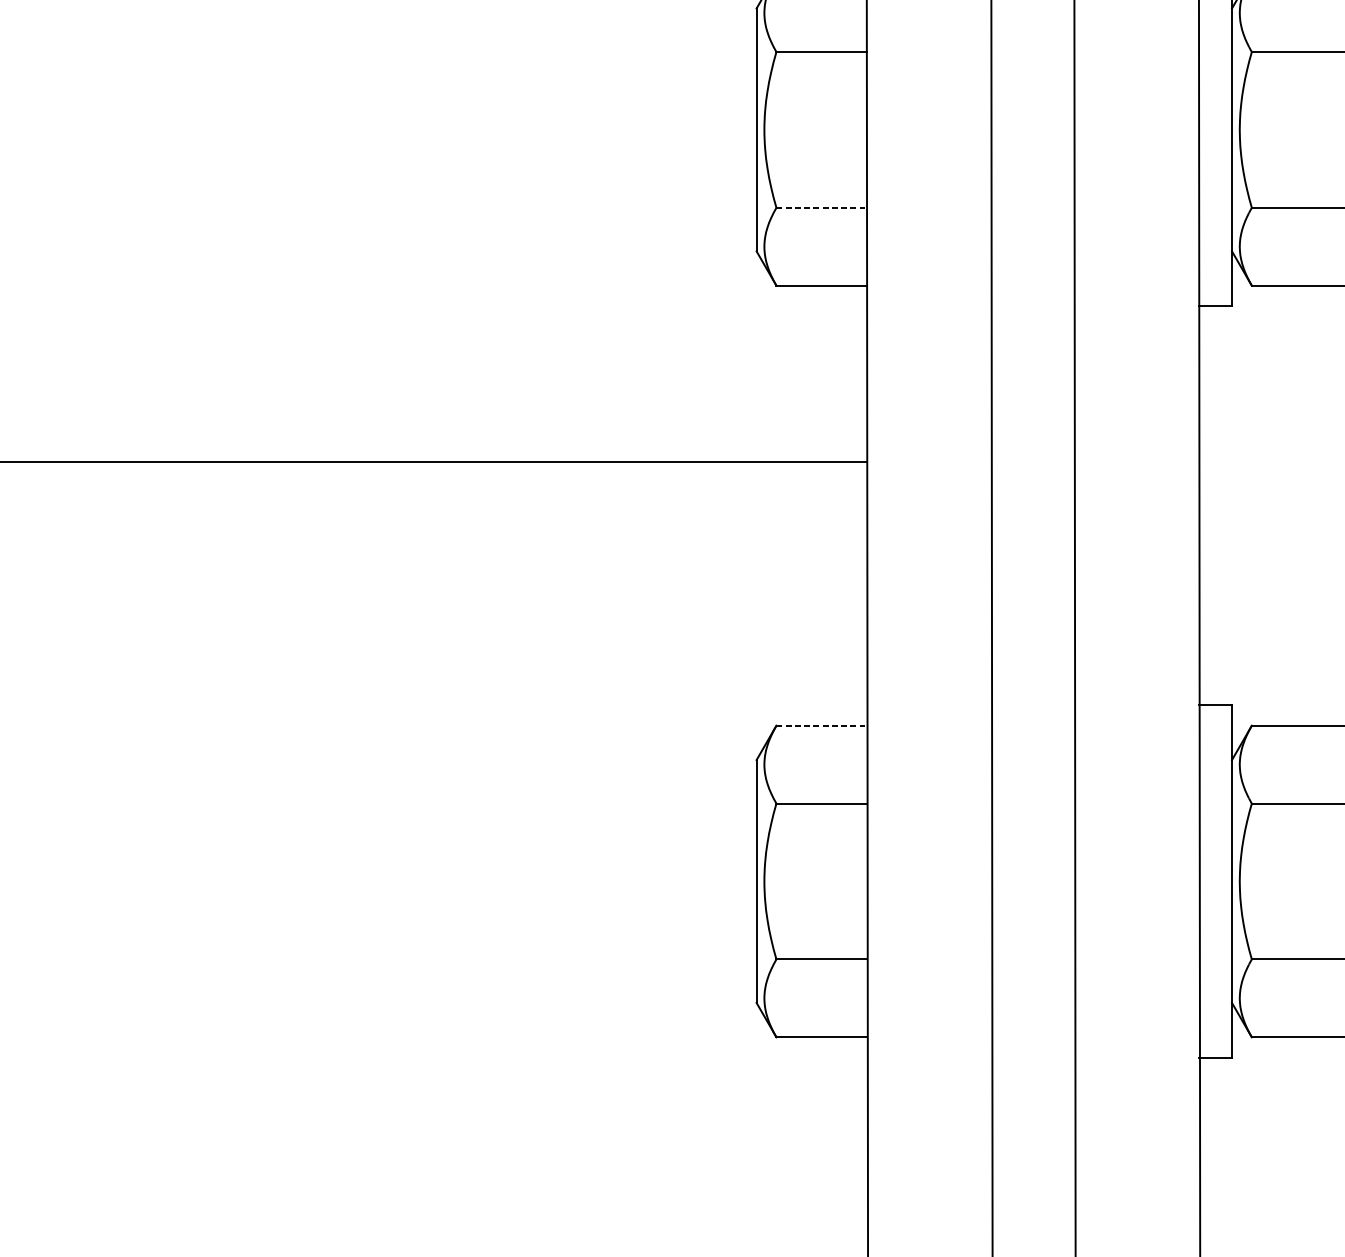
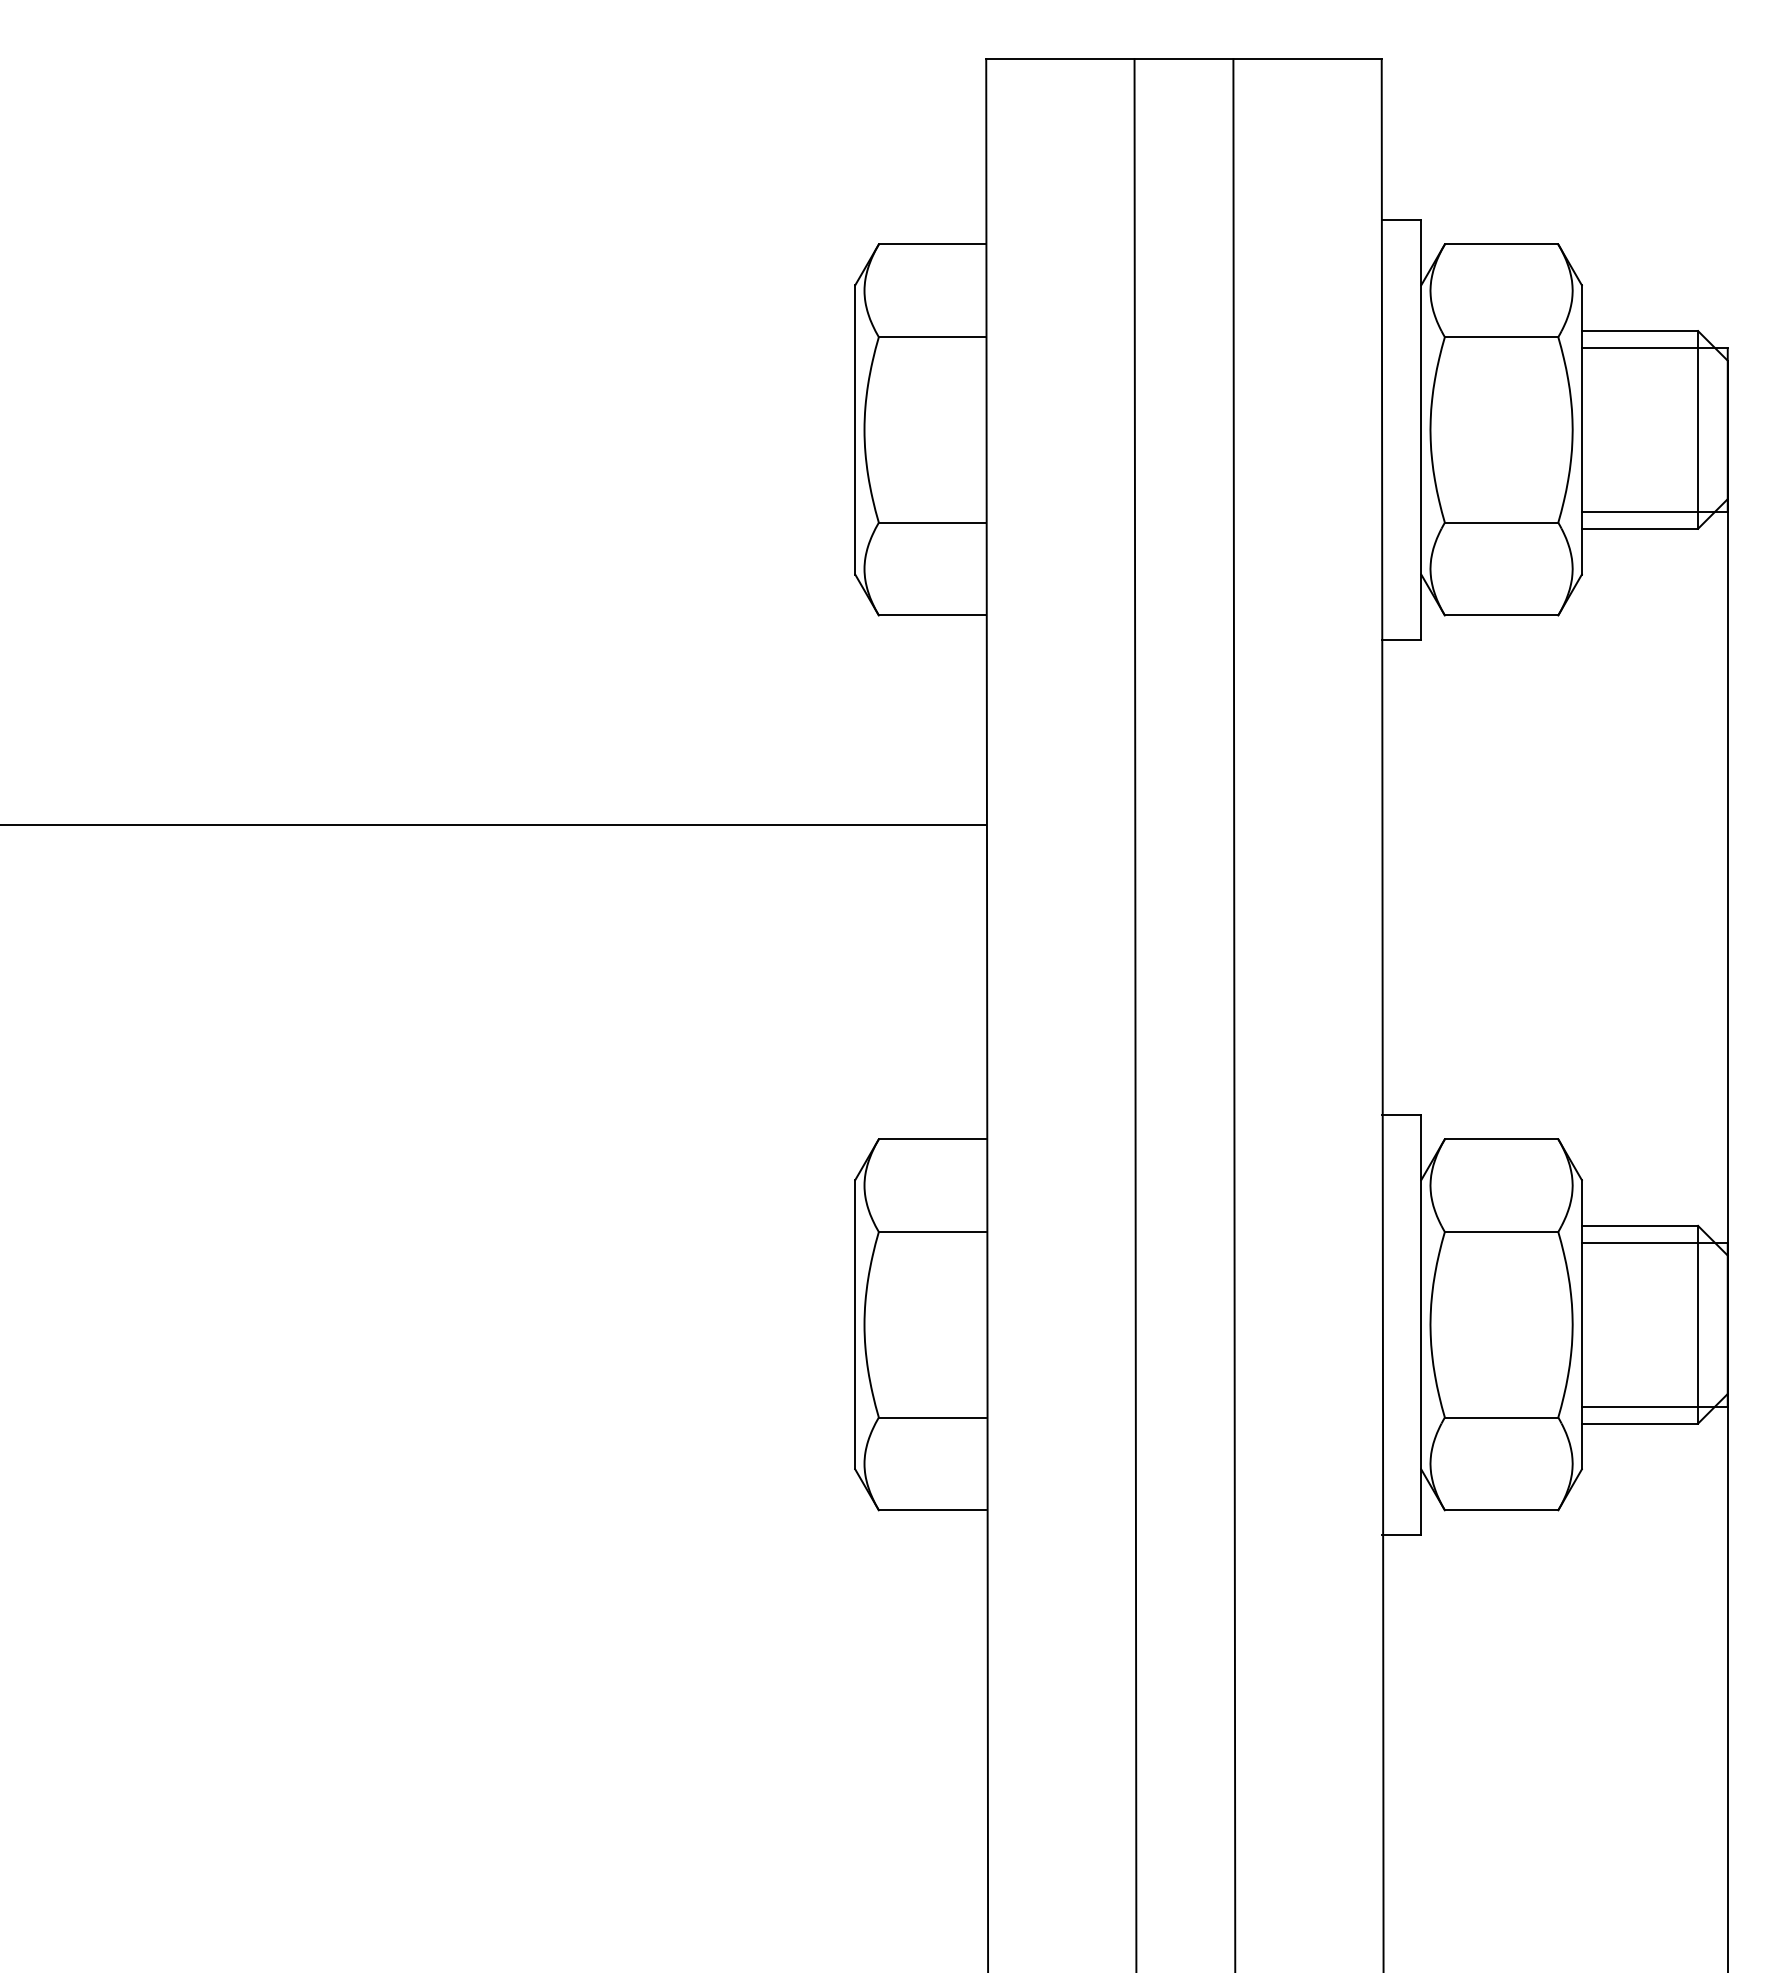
line: (821, 207) -> (932, 522), dashed -> solid
line: (821, 725) -> (932, 1139), dashed -> solid

